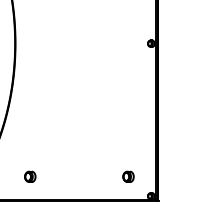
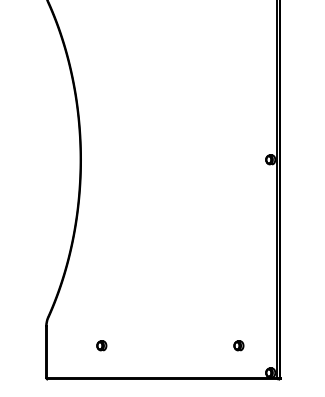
part: (30, 176) -> (101, 345), size x0.62
part: (128, 176) -> (238, 345), size x0.62

